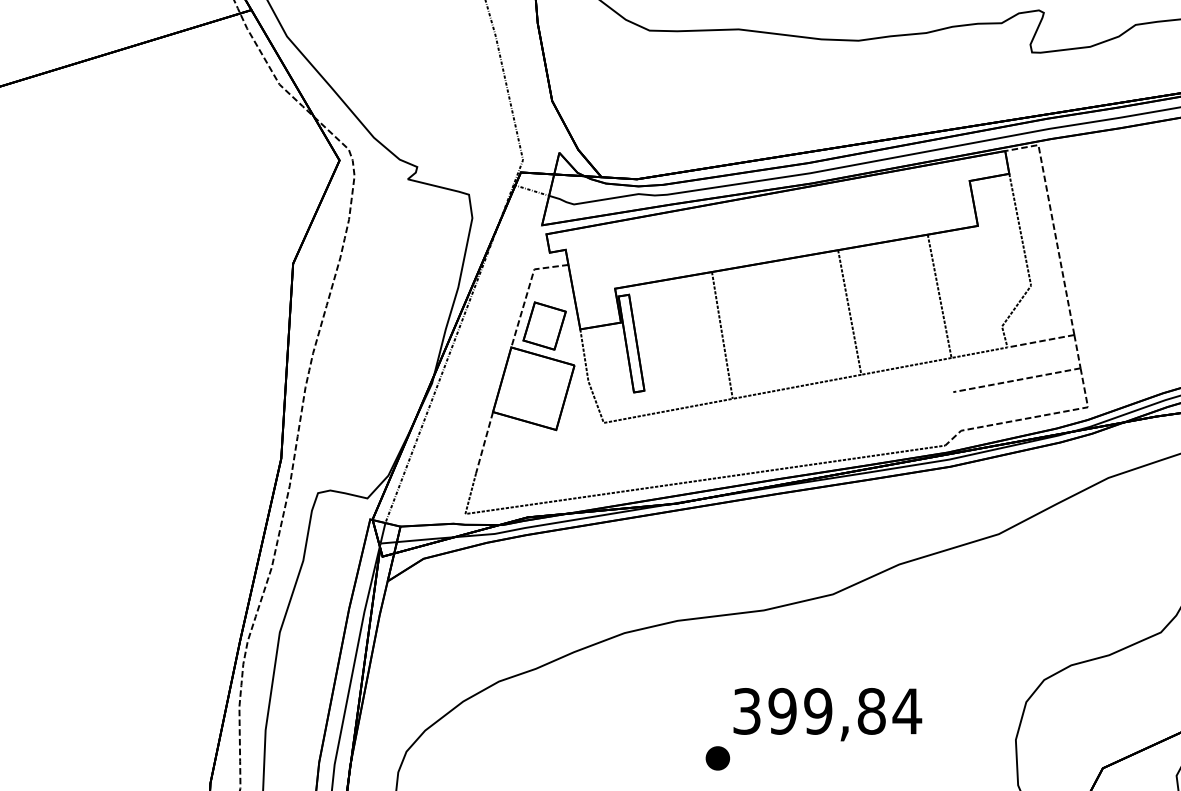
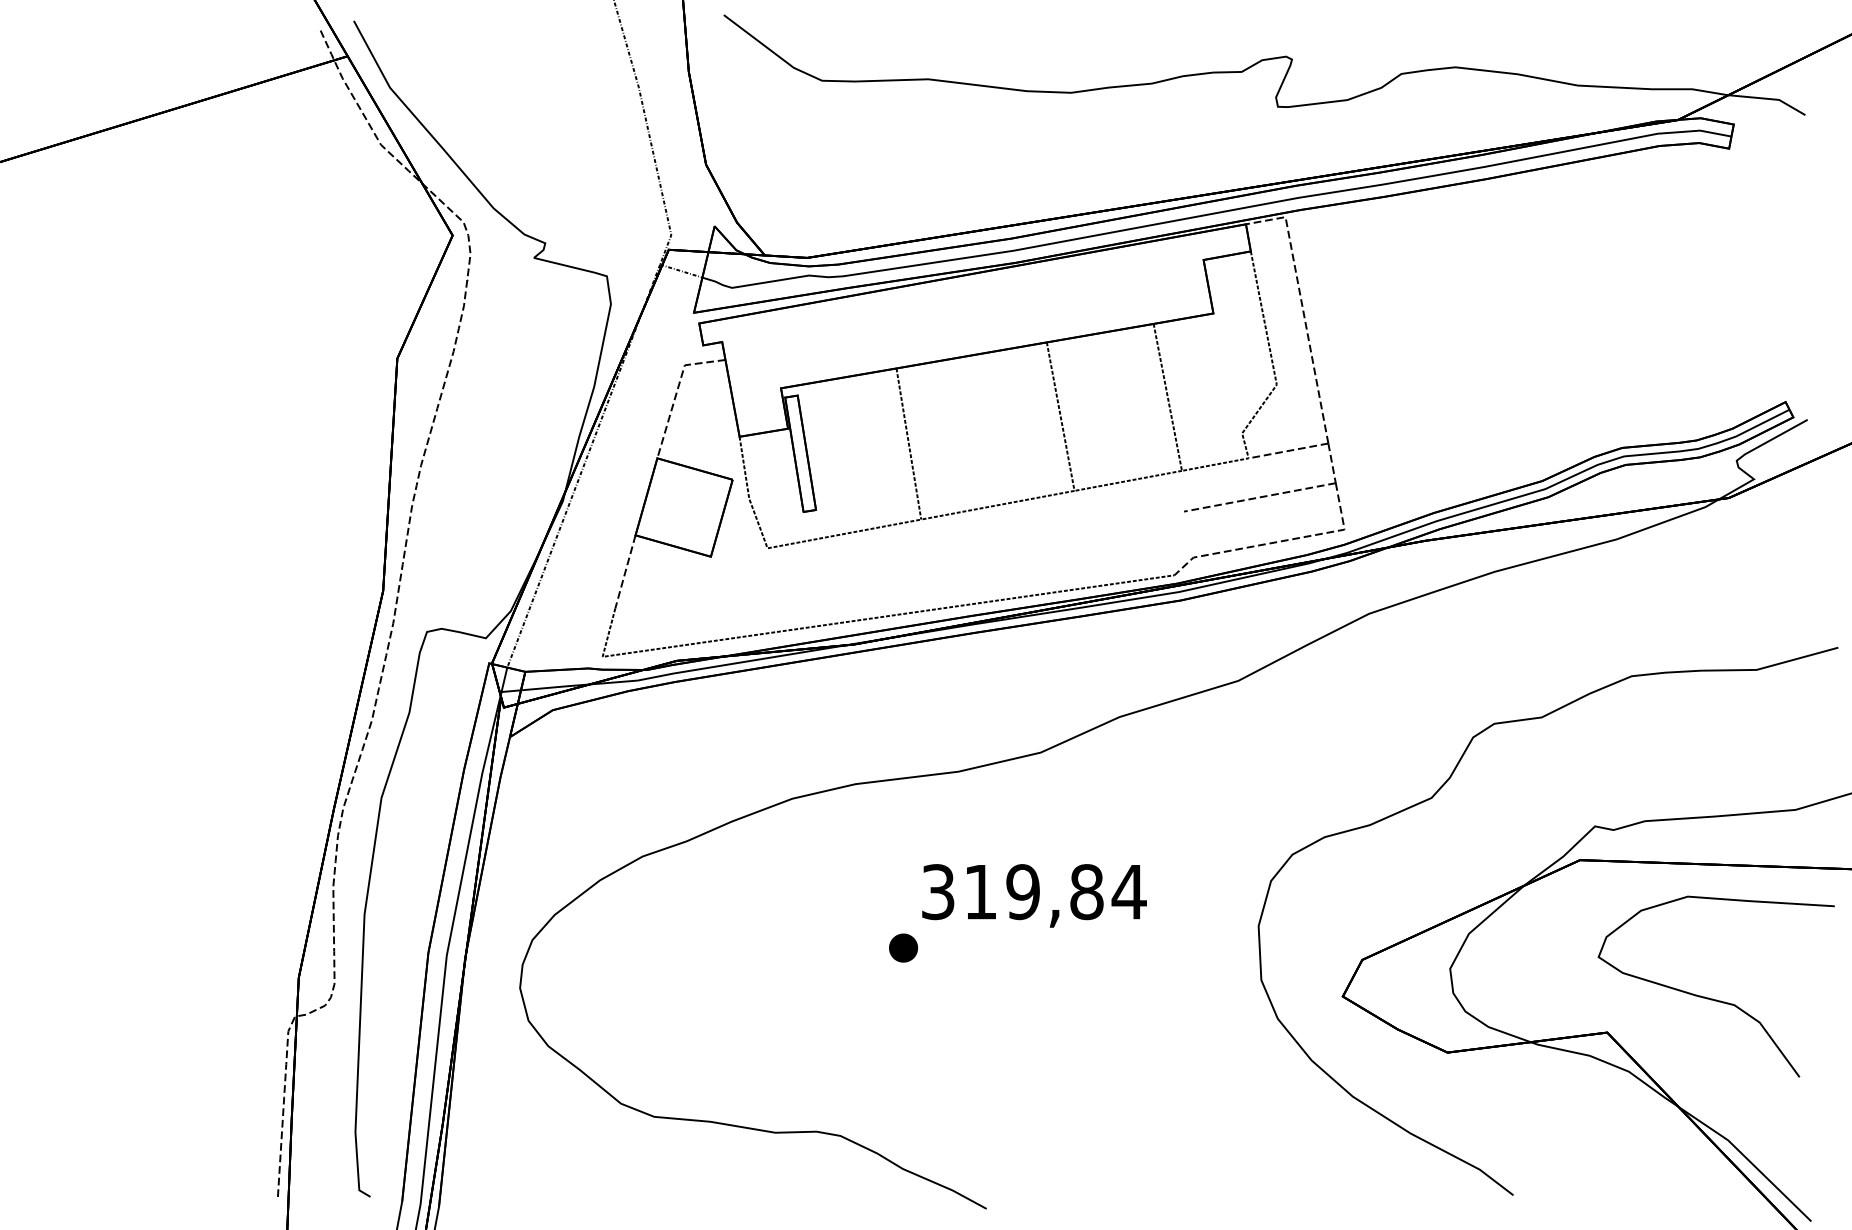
part: (544, 325) -> (696, 432), removed
text: (782, 711) -> (980, 892), 399,84 -> 319,84

